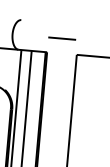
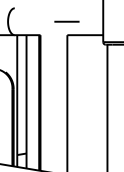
line: (61, 38) -> (66, 21), moved

